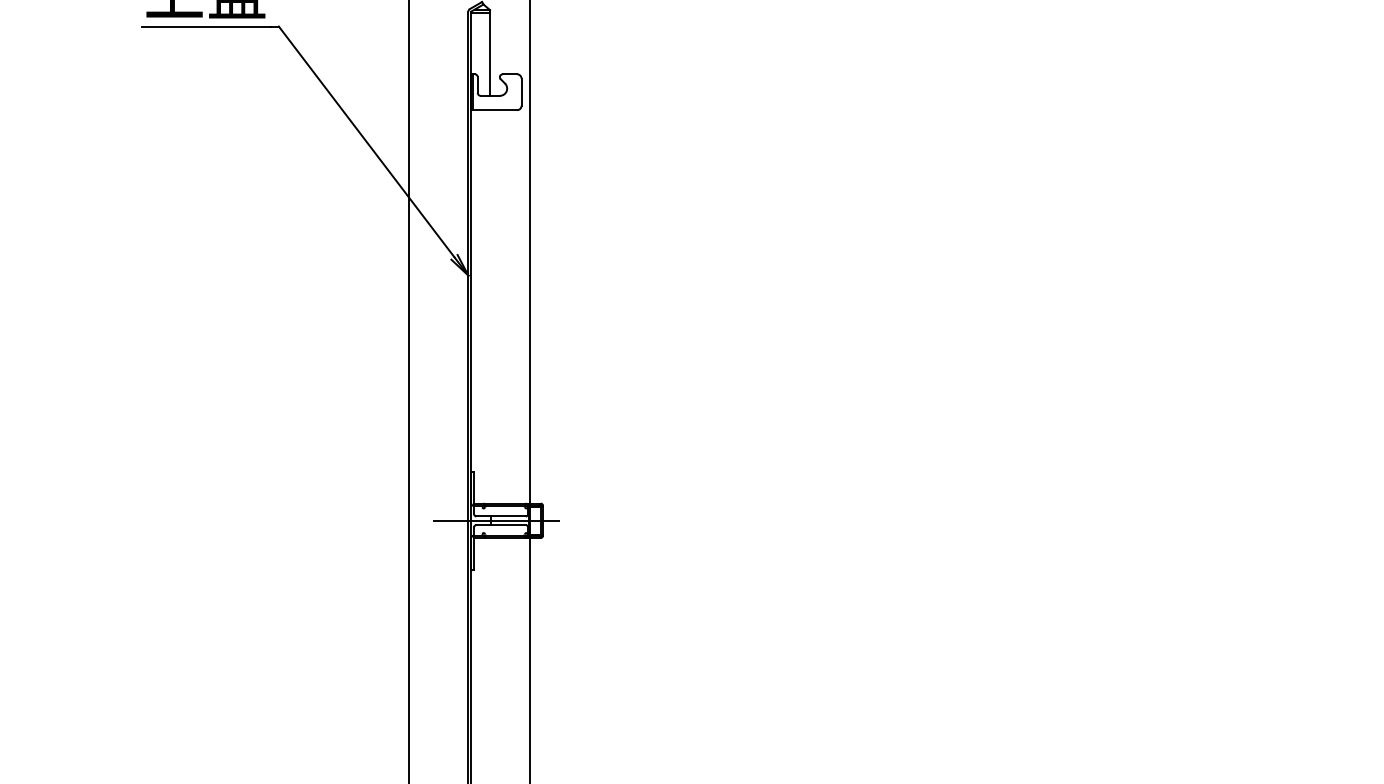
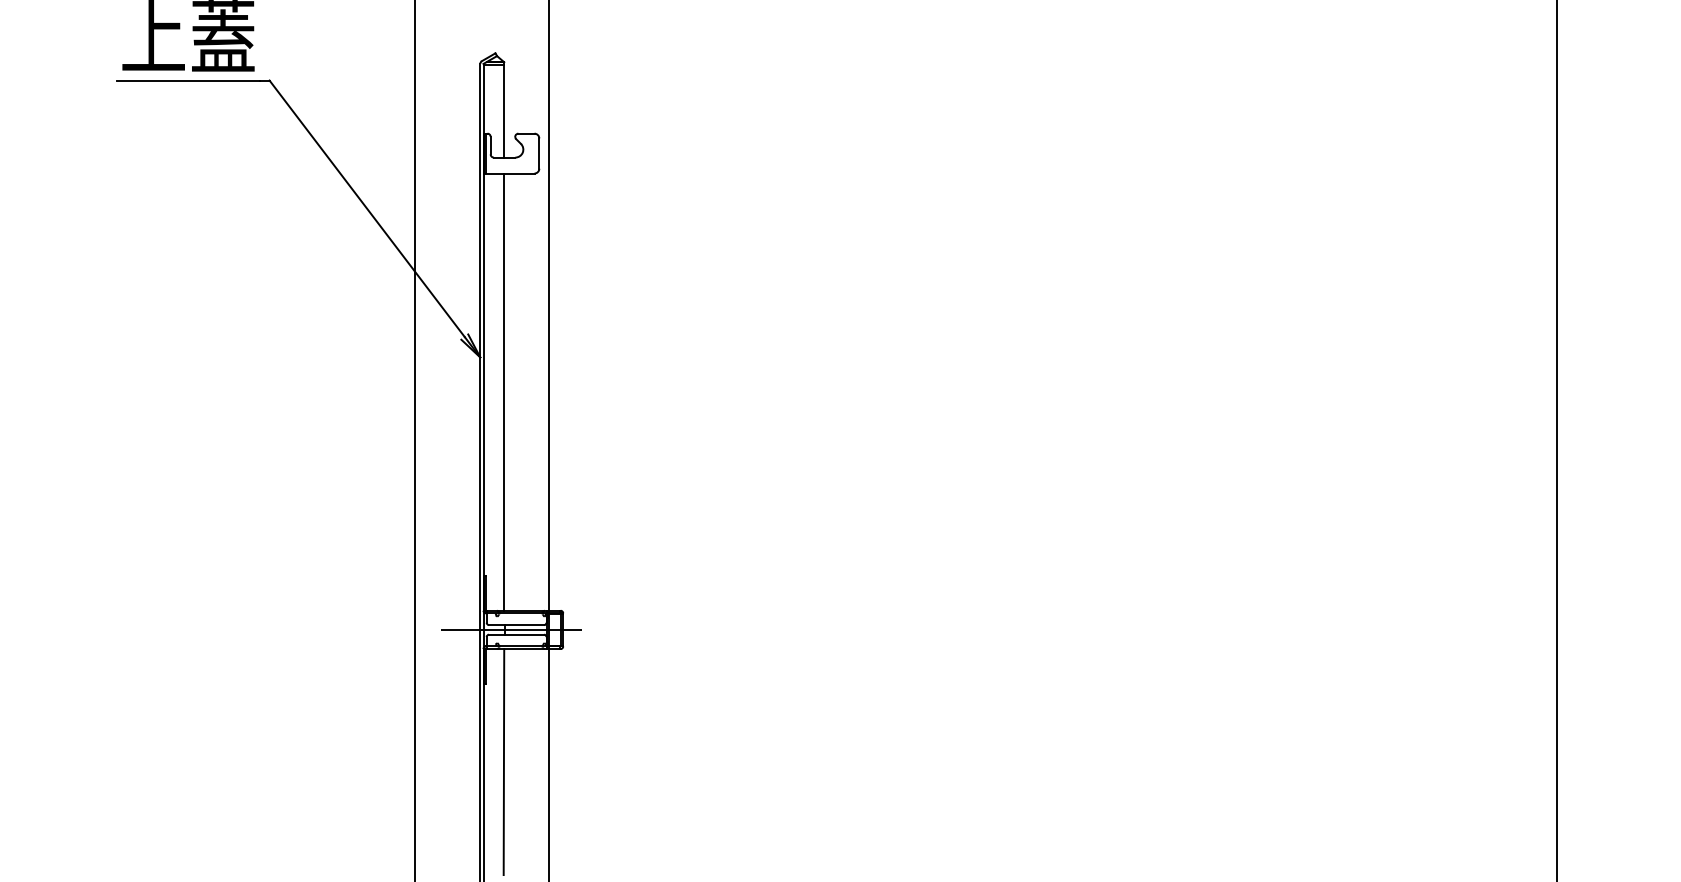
line: (490, 306) -> (504, 391), added
line: (489, 640) -> (503, 762), added

